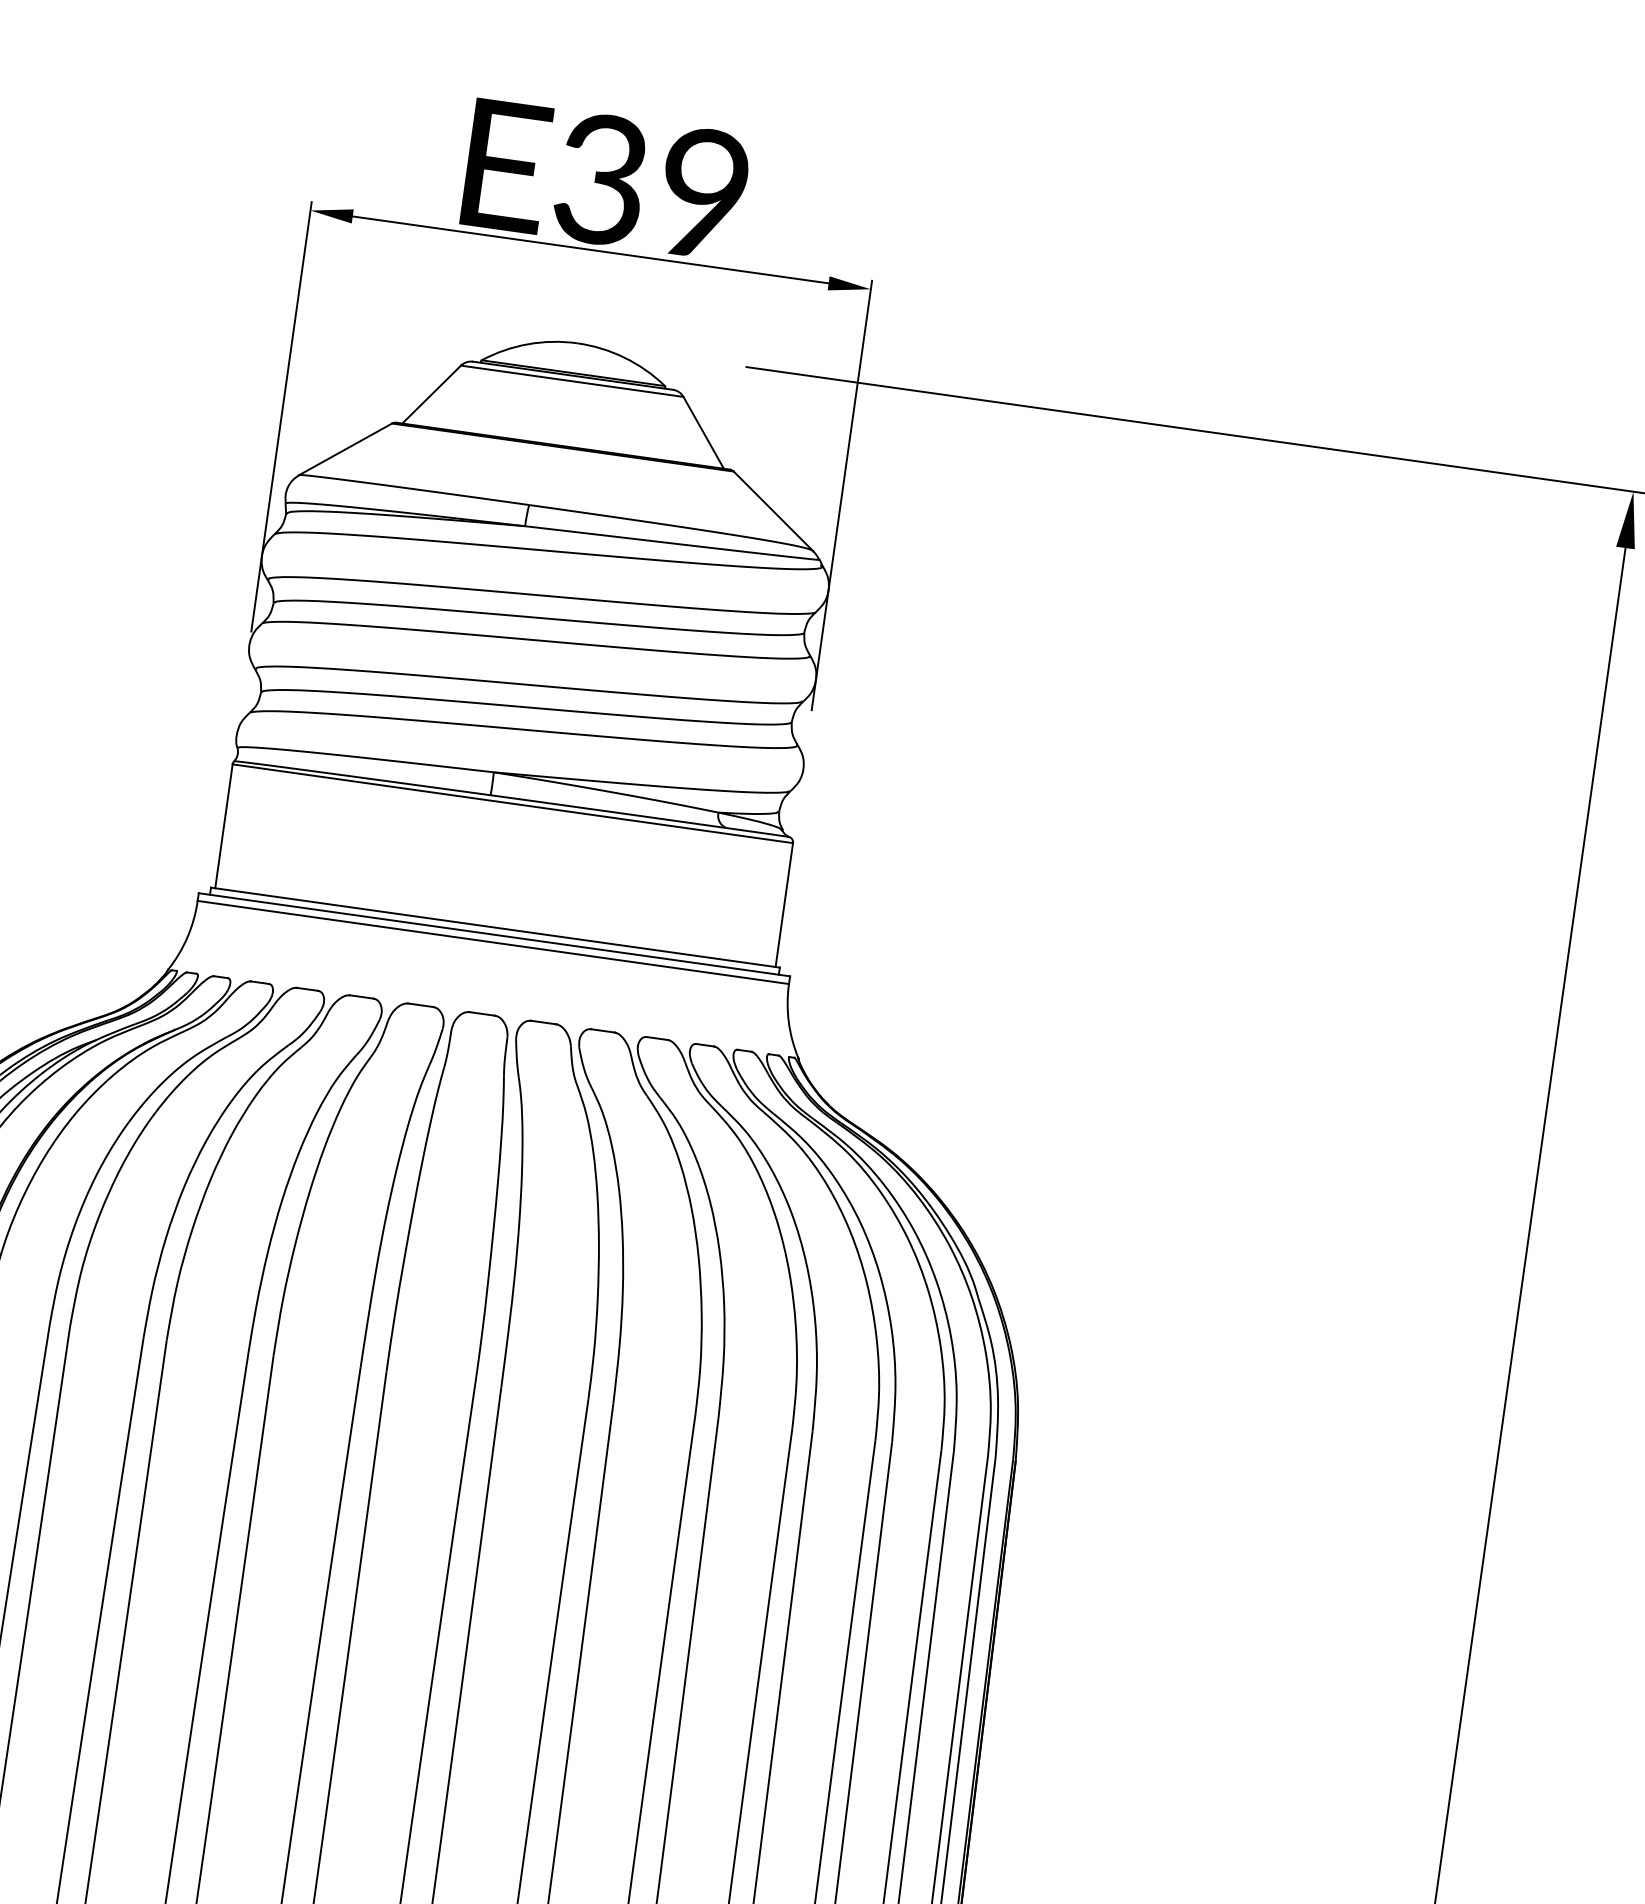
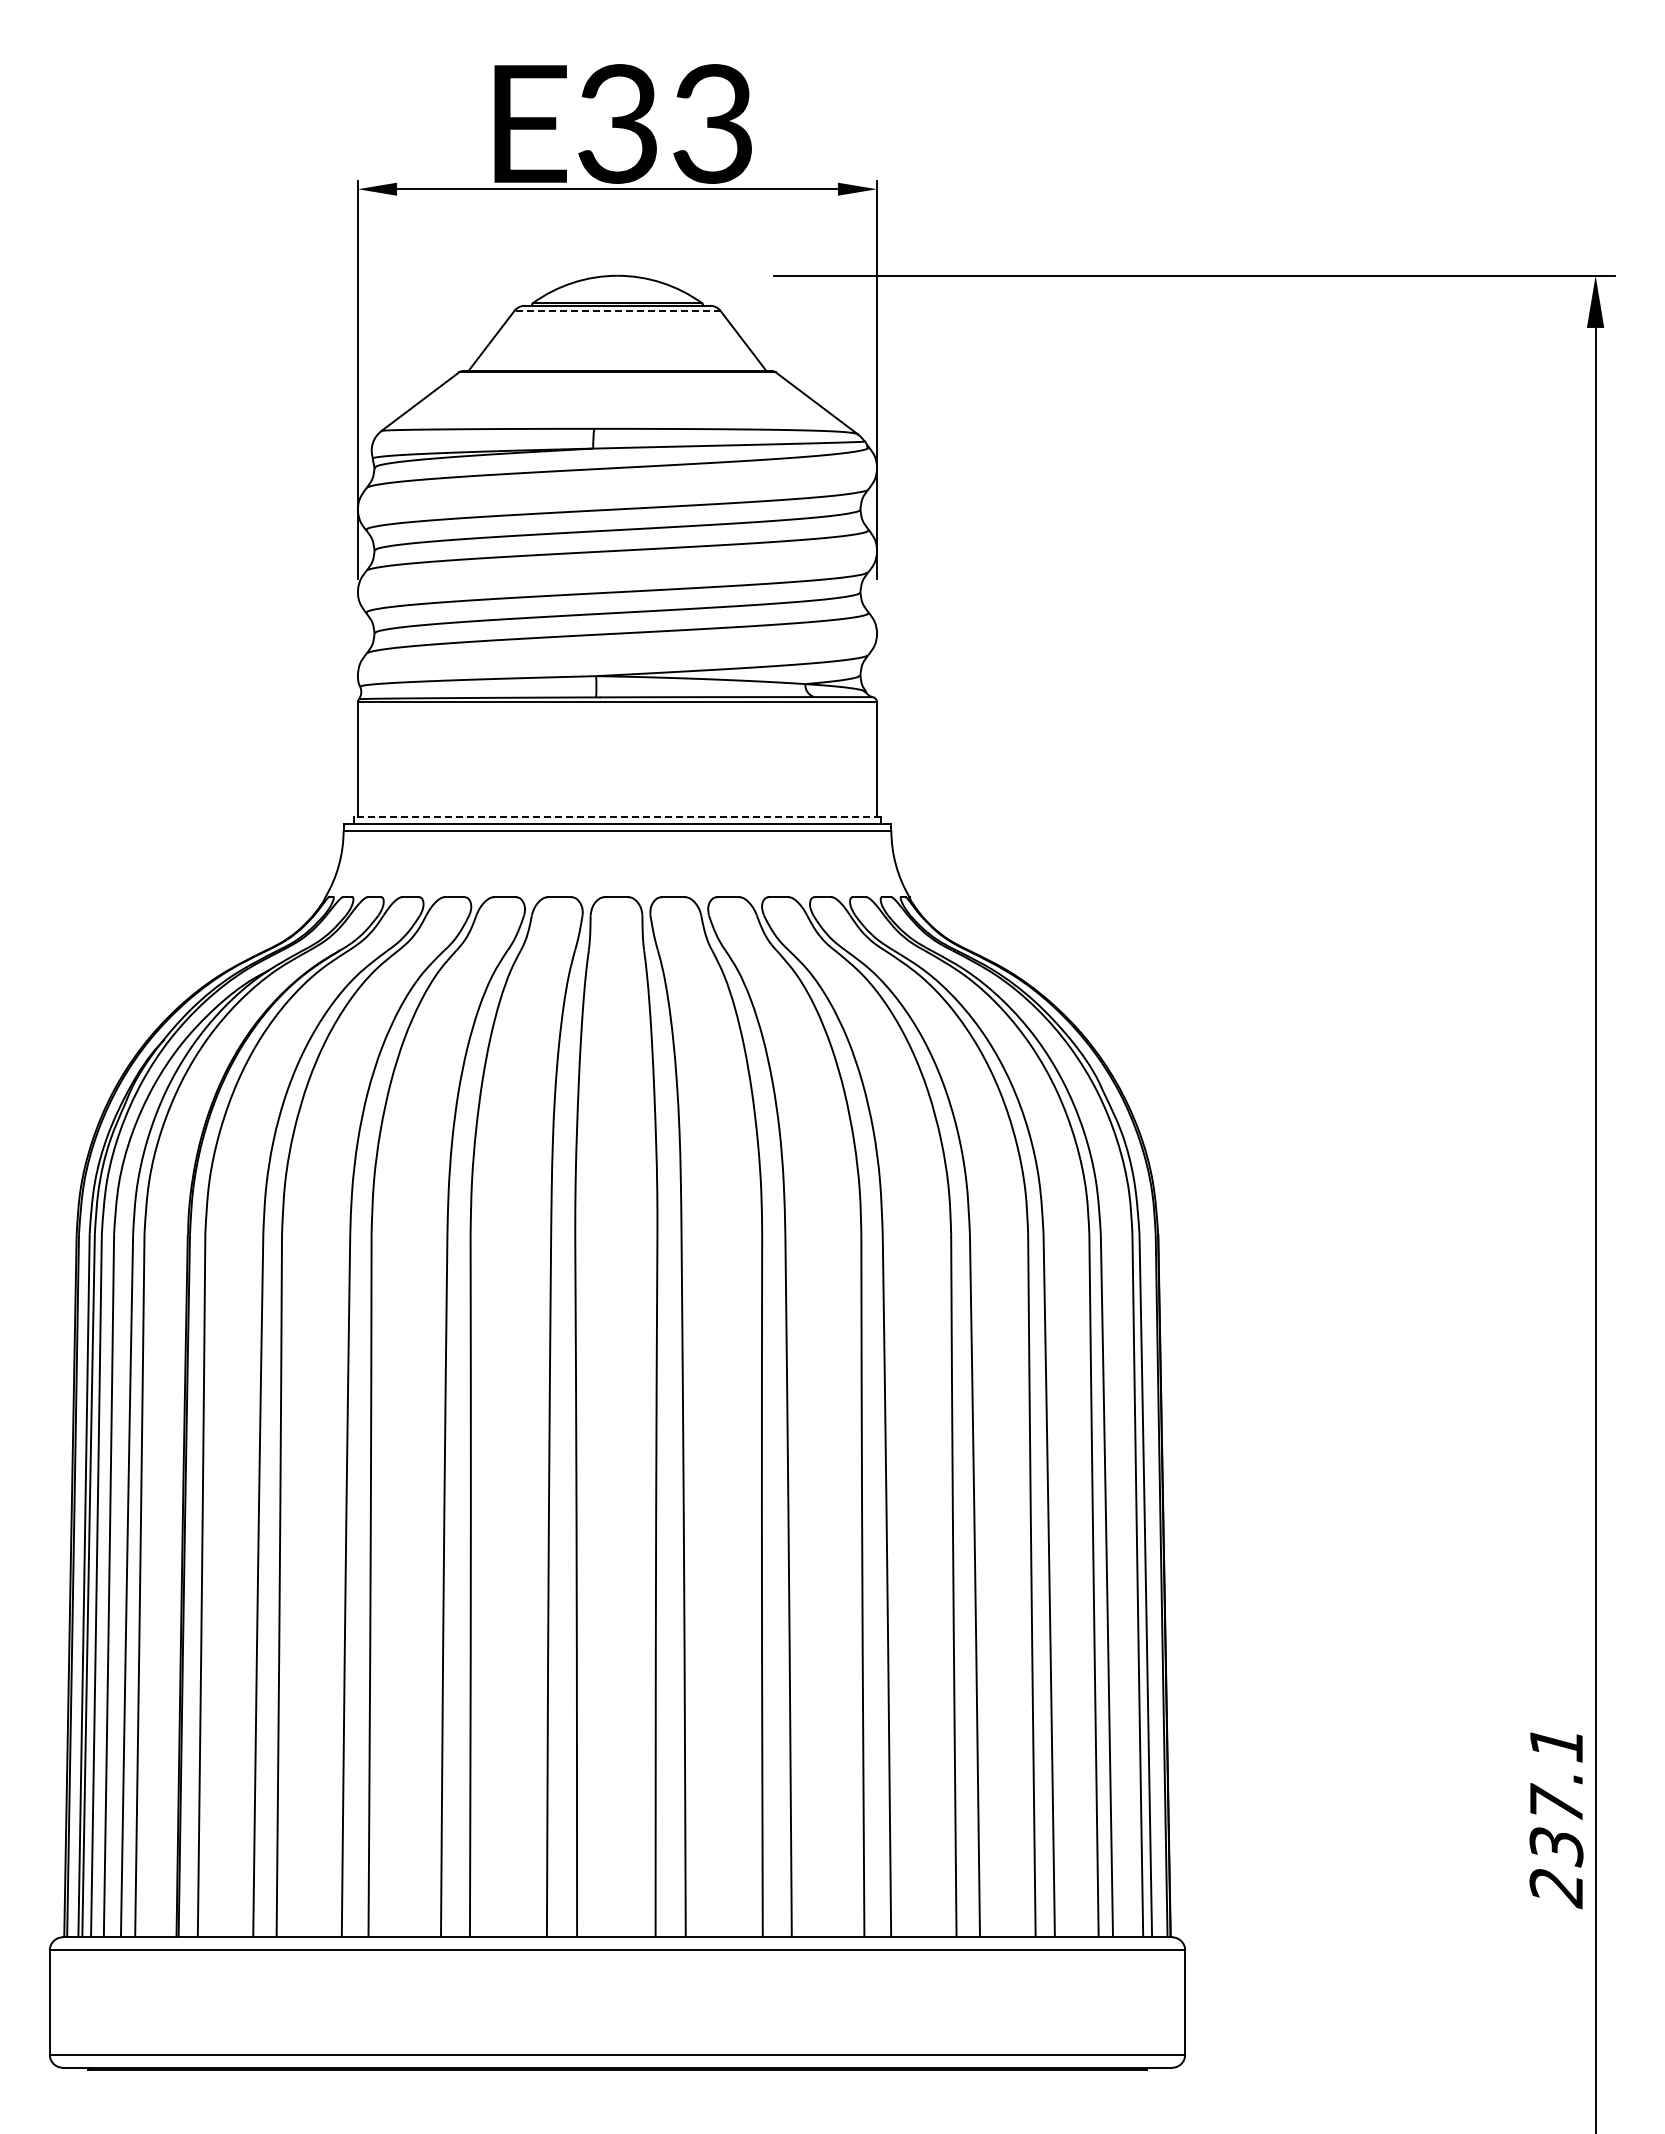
text: (703, 193) -> (712, 123), 39 -> 33
line: (572, 380) -> (617, 310), solid -> dashed
line: (494, 927) -> (616, 817), solid -> dashed

